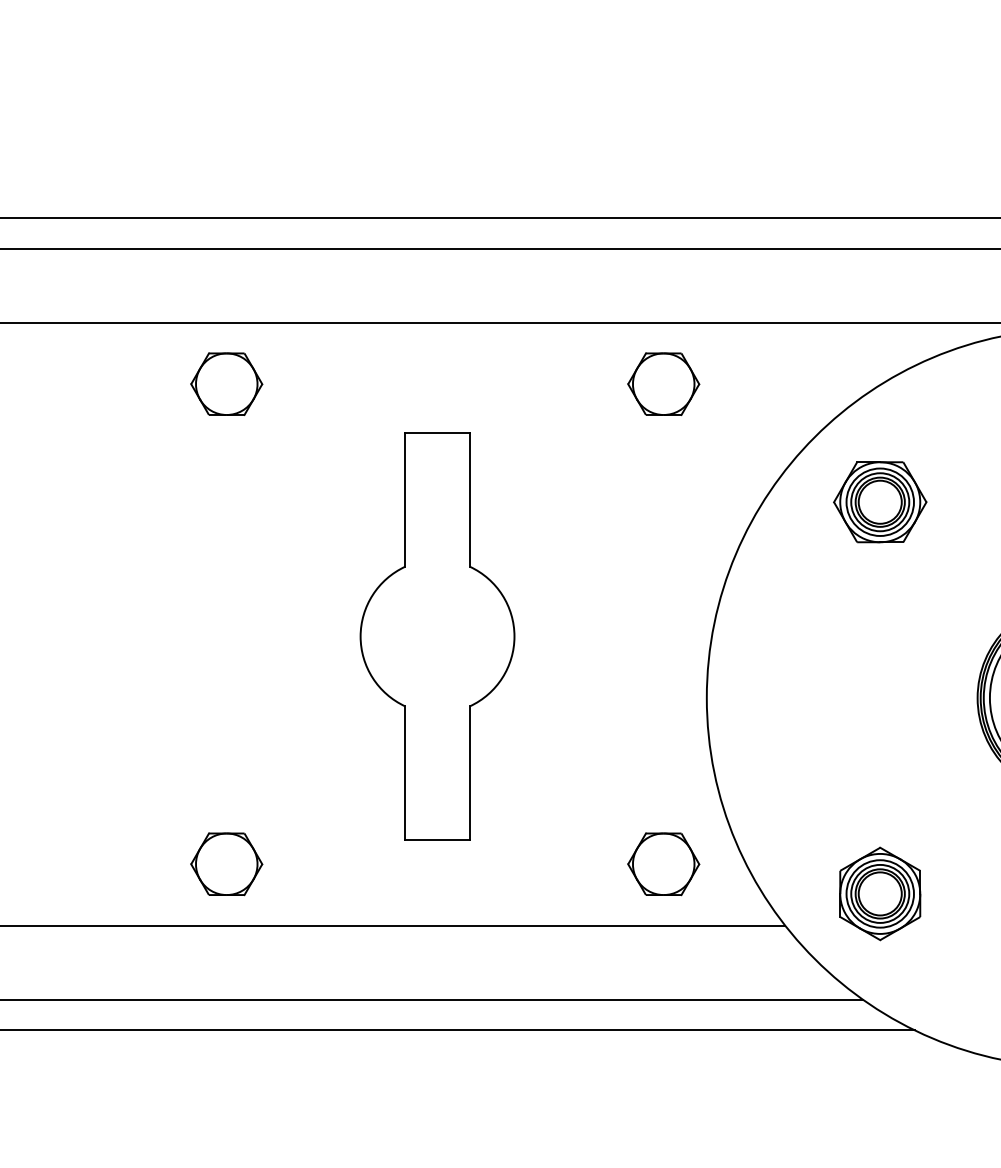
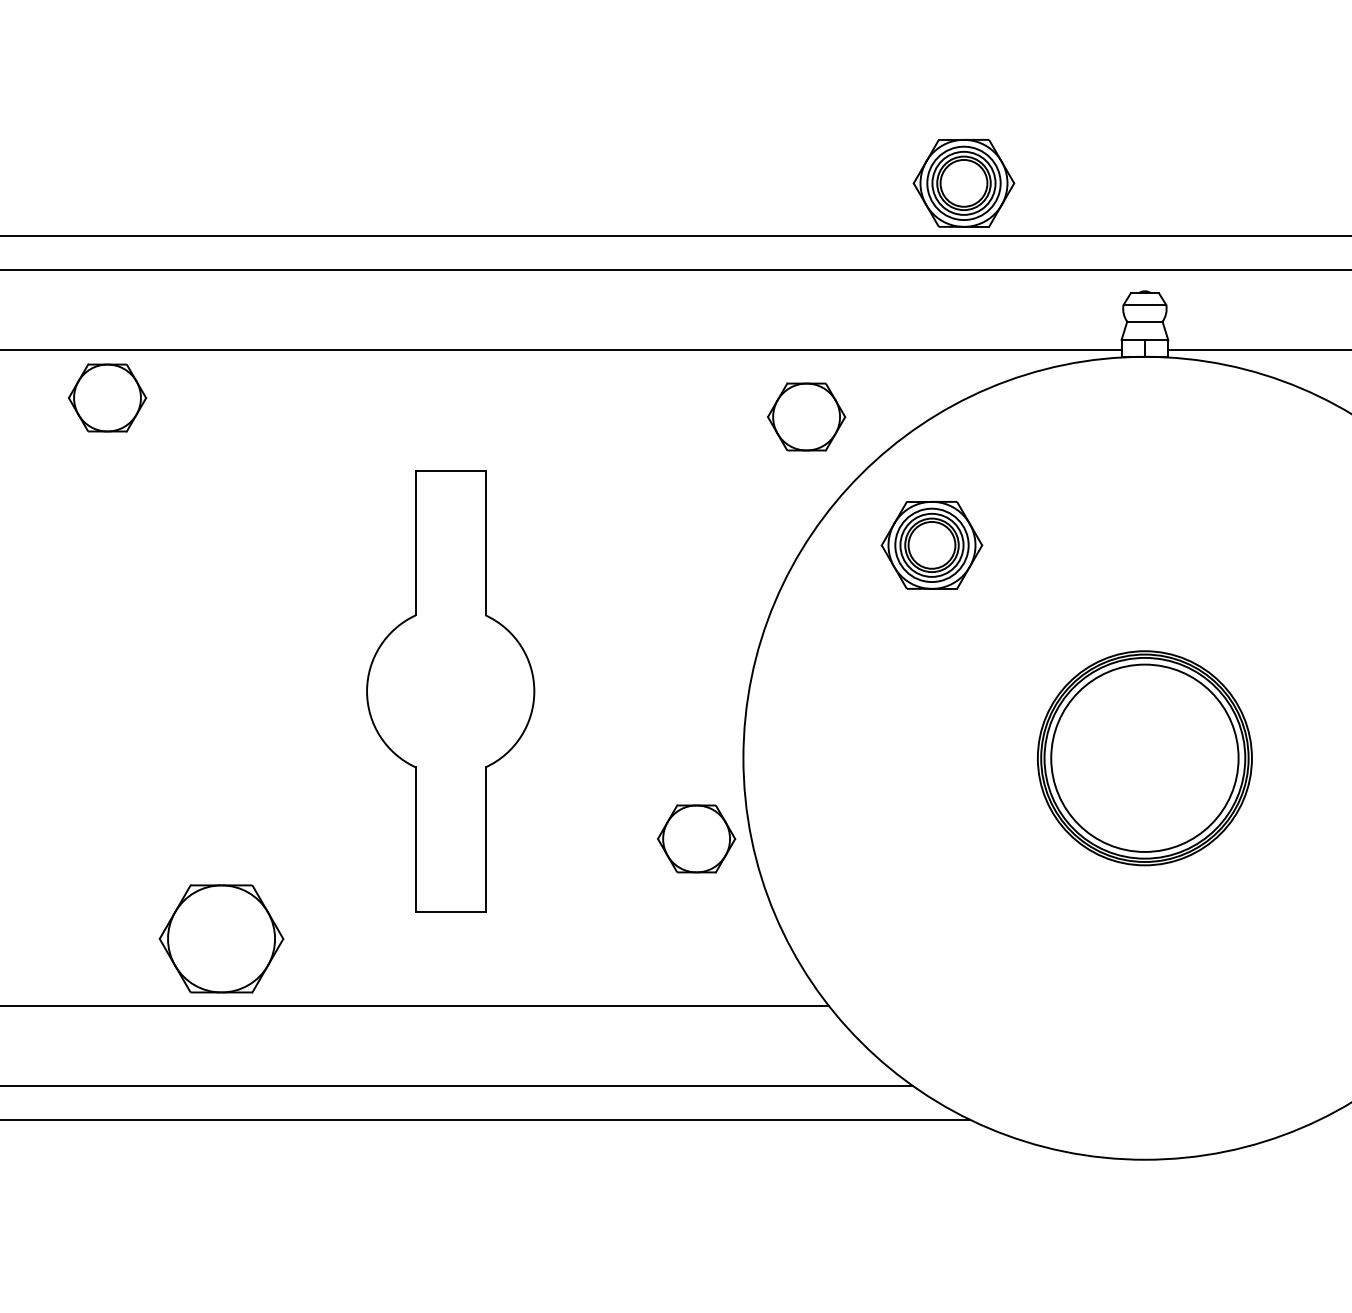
part: (909, 168) -> (963, 182), added
part: (226, 383) -> (107, 397), moved
part: (663, 383) -> (806, 416), moved
part: (226, 863) -> (221, 938), size x1.6
part: (663, 863) -> (696, 838), moved
part: (879, 894) -> (931, 971), removed

